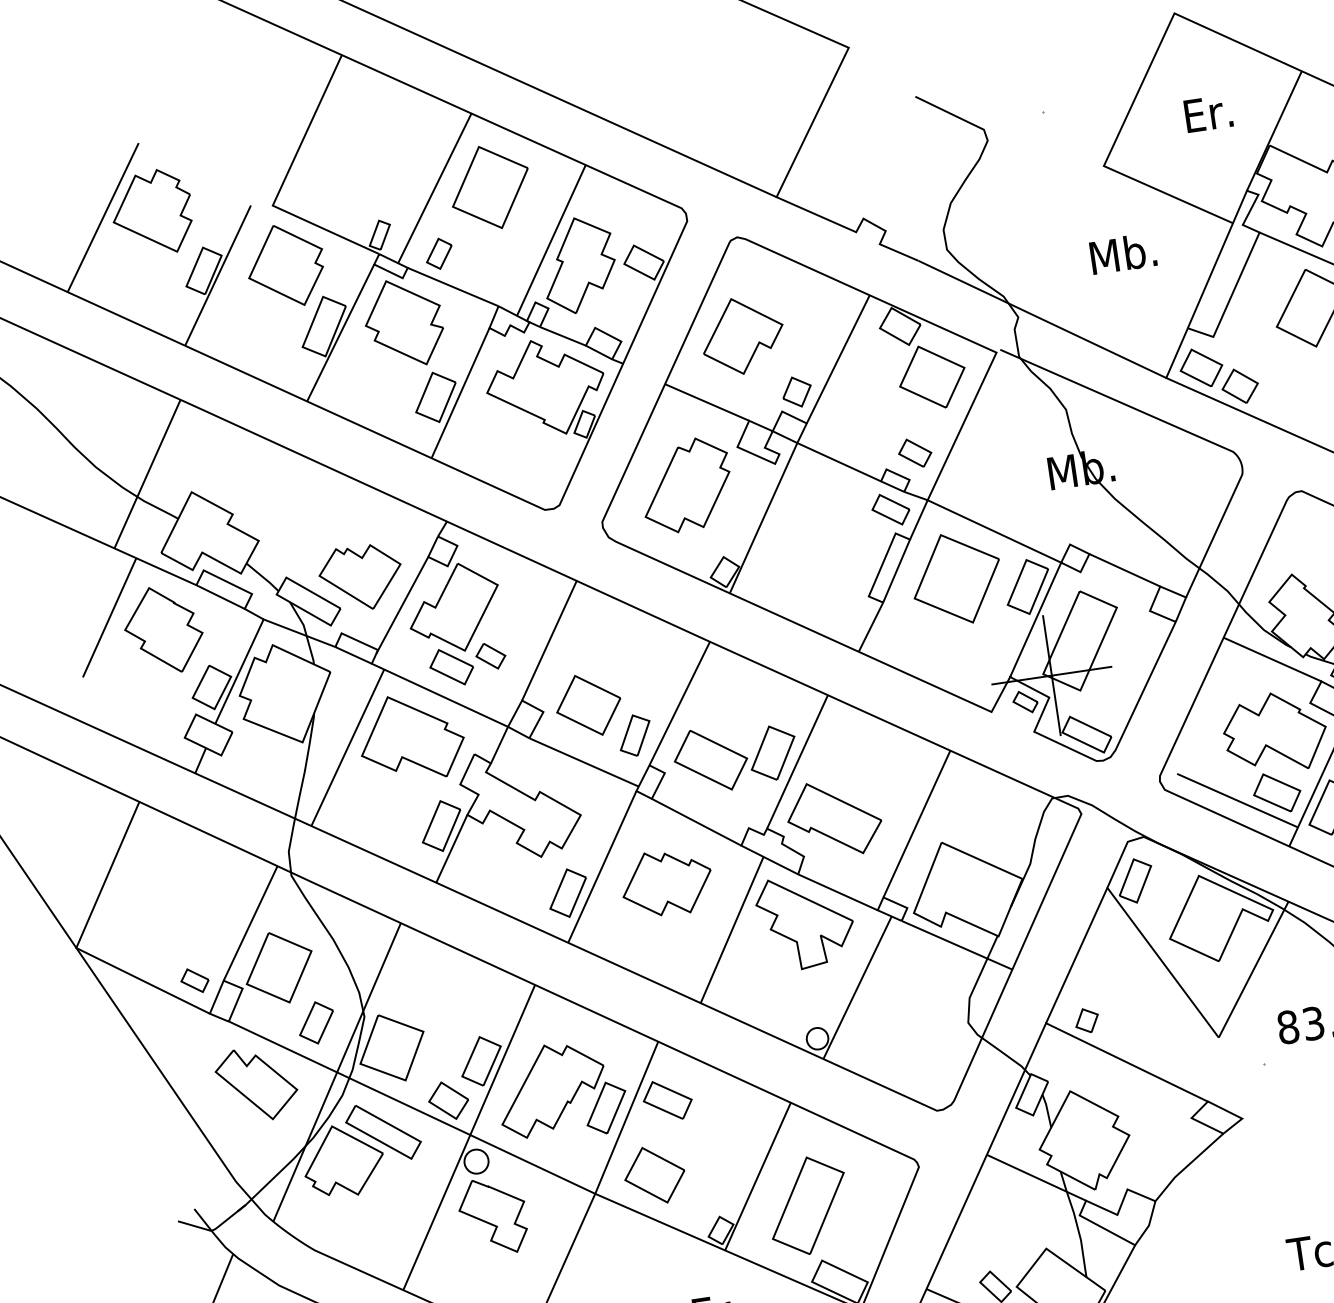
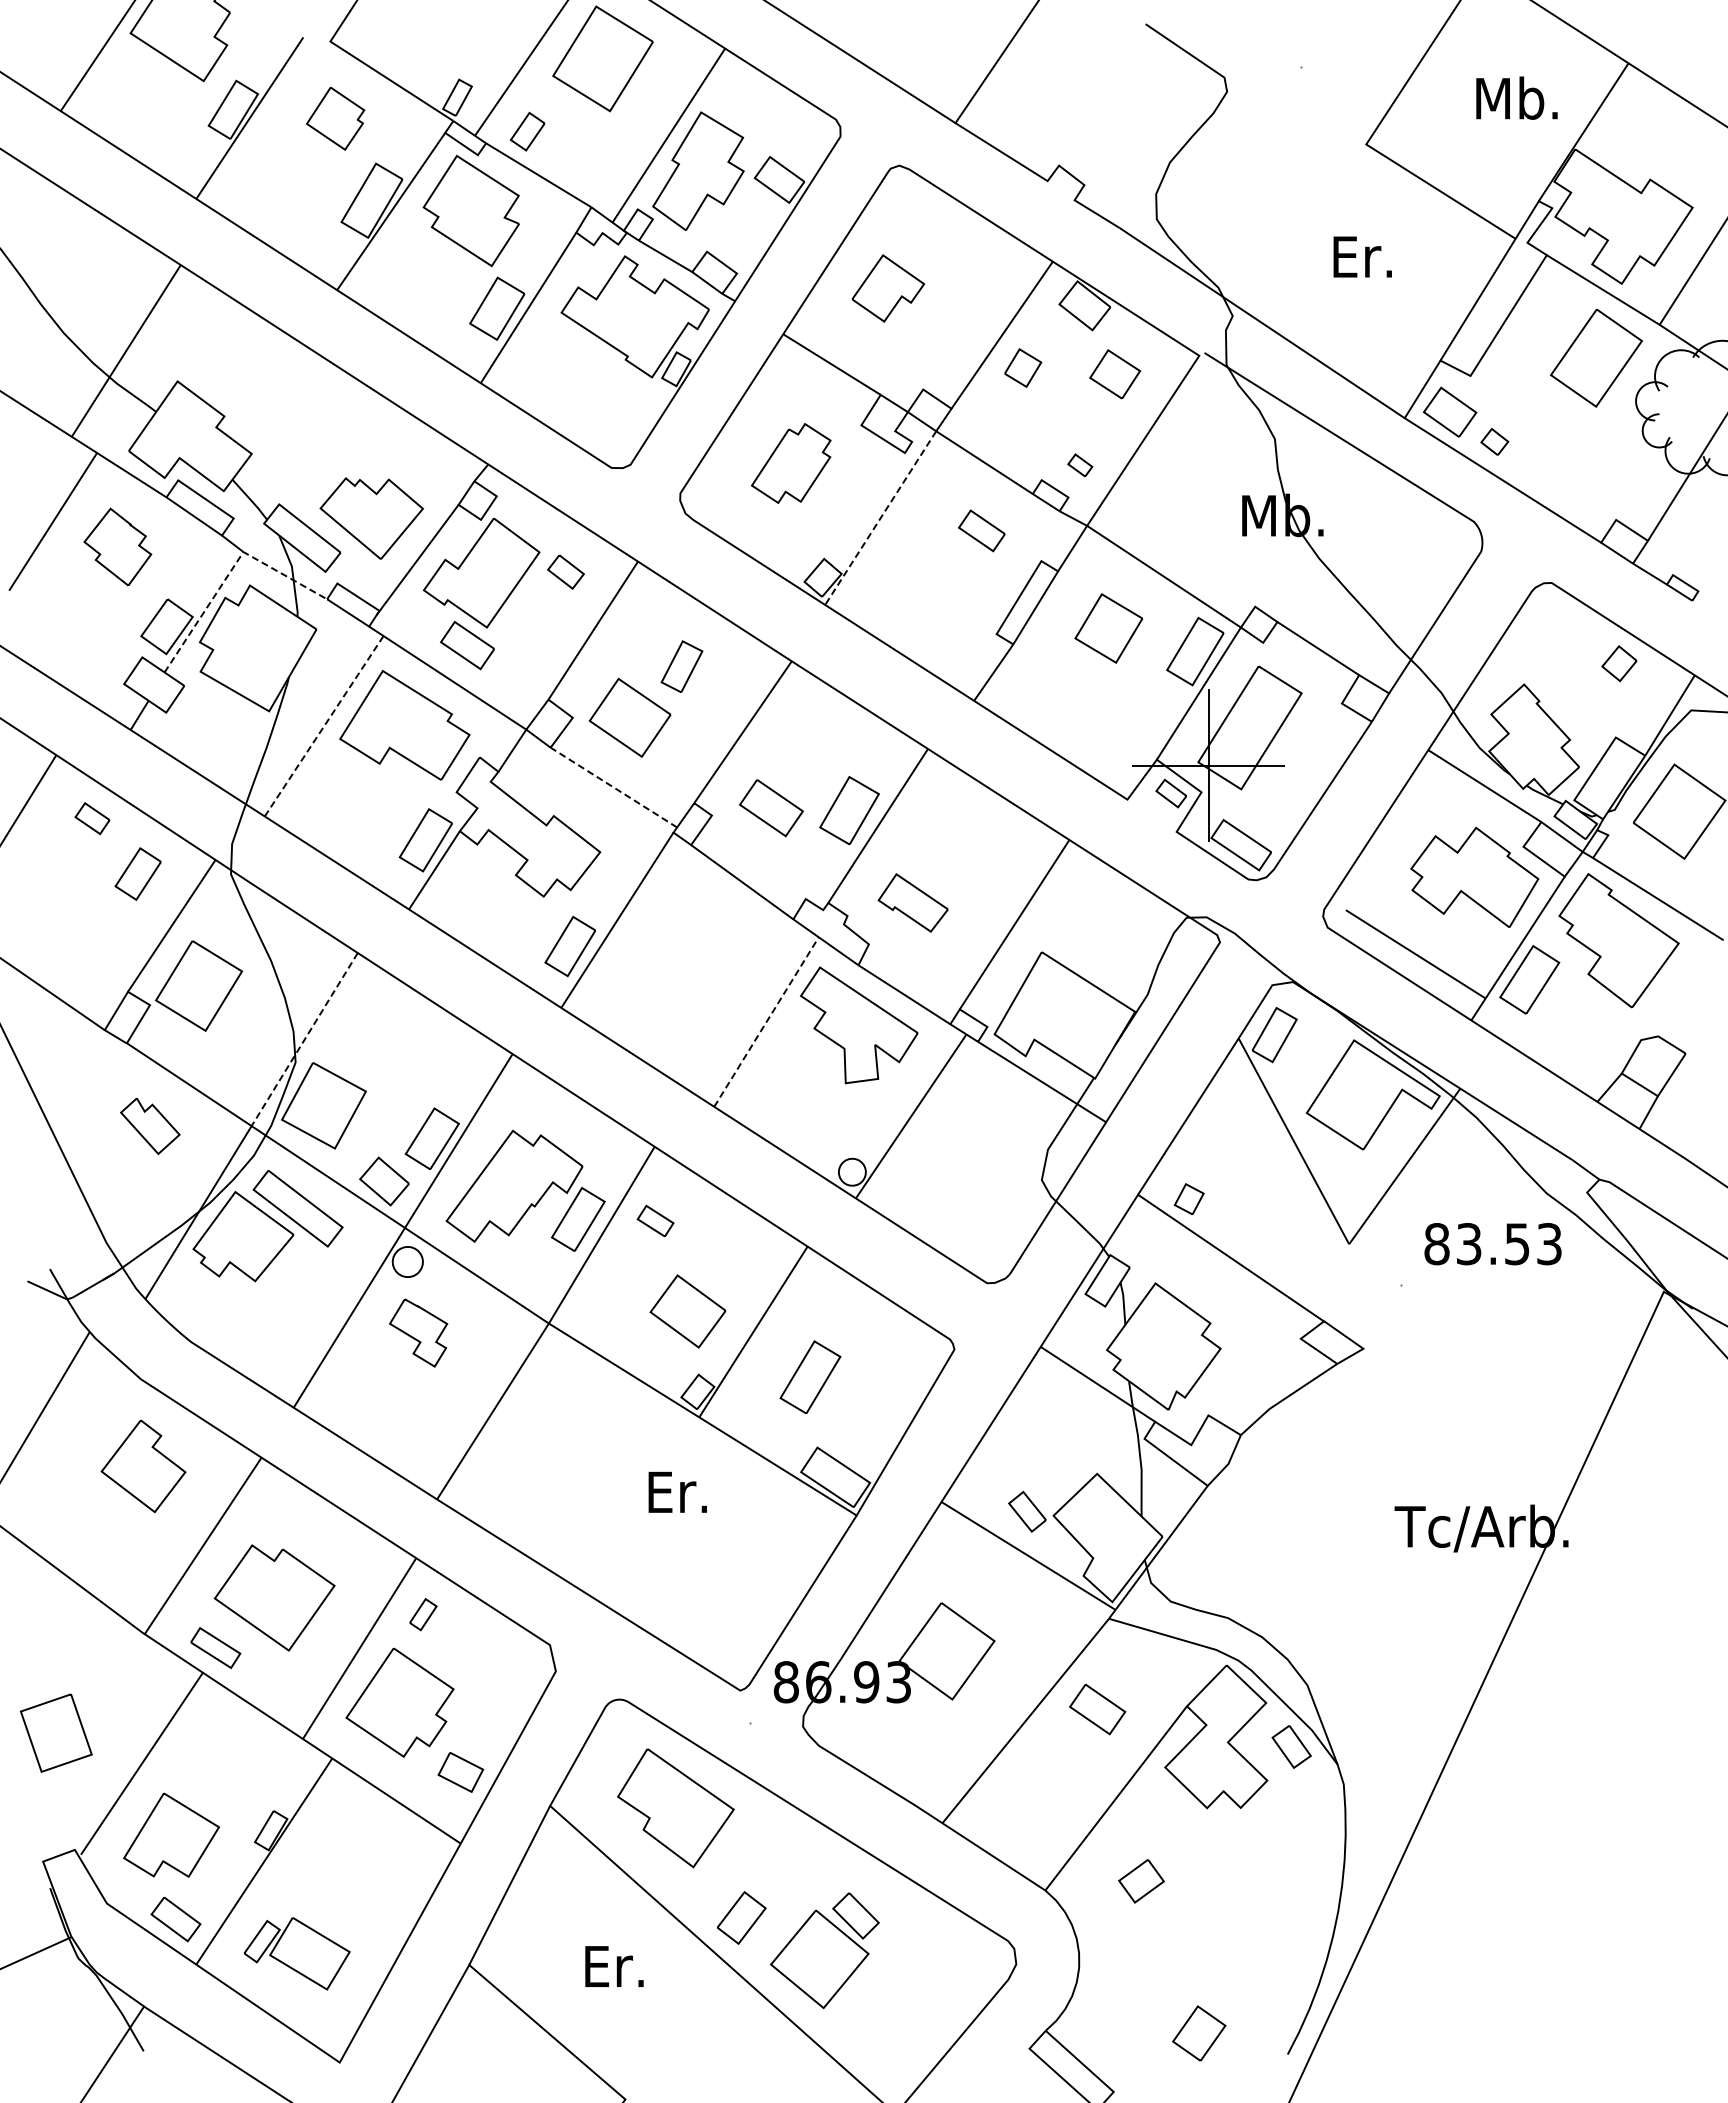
text: (1219, 111) -> (1519, 97), Er. -> Mb.
text: (1125, 253) -> (1376, 256), Mb. -> Er.
part: (285, 265) -> (335, 118), size x0.6
part: (742, 335) -> (888, 288), size x0.7
part: (931, 377) -> (1114, 374), size x0.6
part: (1239, 385) -> (1494, 441), size x0.6
part: (797, 391) -> (1023, 367), moved
part: (915, 453) -> (1080, 465), size x0.6
part: (686, 485) -> (791, 463), size x0.7
part: (890, 509) -> (981, 530), moved
line: (763, 518) -> (880, 518), solid -> dashed
part: (956, 578) -> (1108, 628), size x0.6
part: (163, 629) -> (117, 546), size x0.7
line: (255, 636) -> (230, 571), solid -> dashed
part: (490, 655) -> (565, 571), moved
part: (634, 735) -> (681, 666), moved
line: (347, 748) -> (323, 726), solid -> dashed
part: (711, 760) -> (771, 808), size x0.7
line: (583, 762) -> (613, 787), solid -> dashed
part: (1277, 792) -> (1466, 951), removed
part: (833, 818) -> (912, 902), size x0.6
part: (666, 882) -> (694, 951), removed
line: (732, 930) -> (766, 1022), solid -> dashed
part: (195, 980) -> (92, 818), moved
line: (368, 997) -> (304, 1039), solid -> dashed
part: (315, 1022) -> (137, 873), moved
part: (257, 1084) -> (150, 1126), size x0.6
part: (667, 1099) -> (655, 1220), size x0.6
part: (654, 1175) -> (687, 1311), moved
part: (808, 1205) -> (810, 1377), size x0.6
part: (493, 1216) -> (418, 1332), size x0.7

